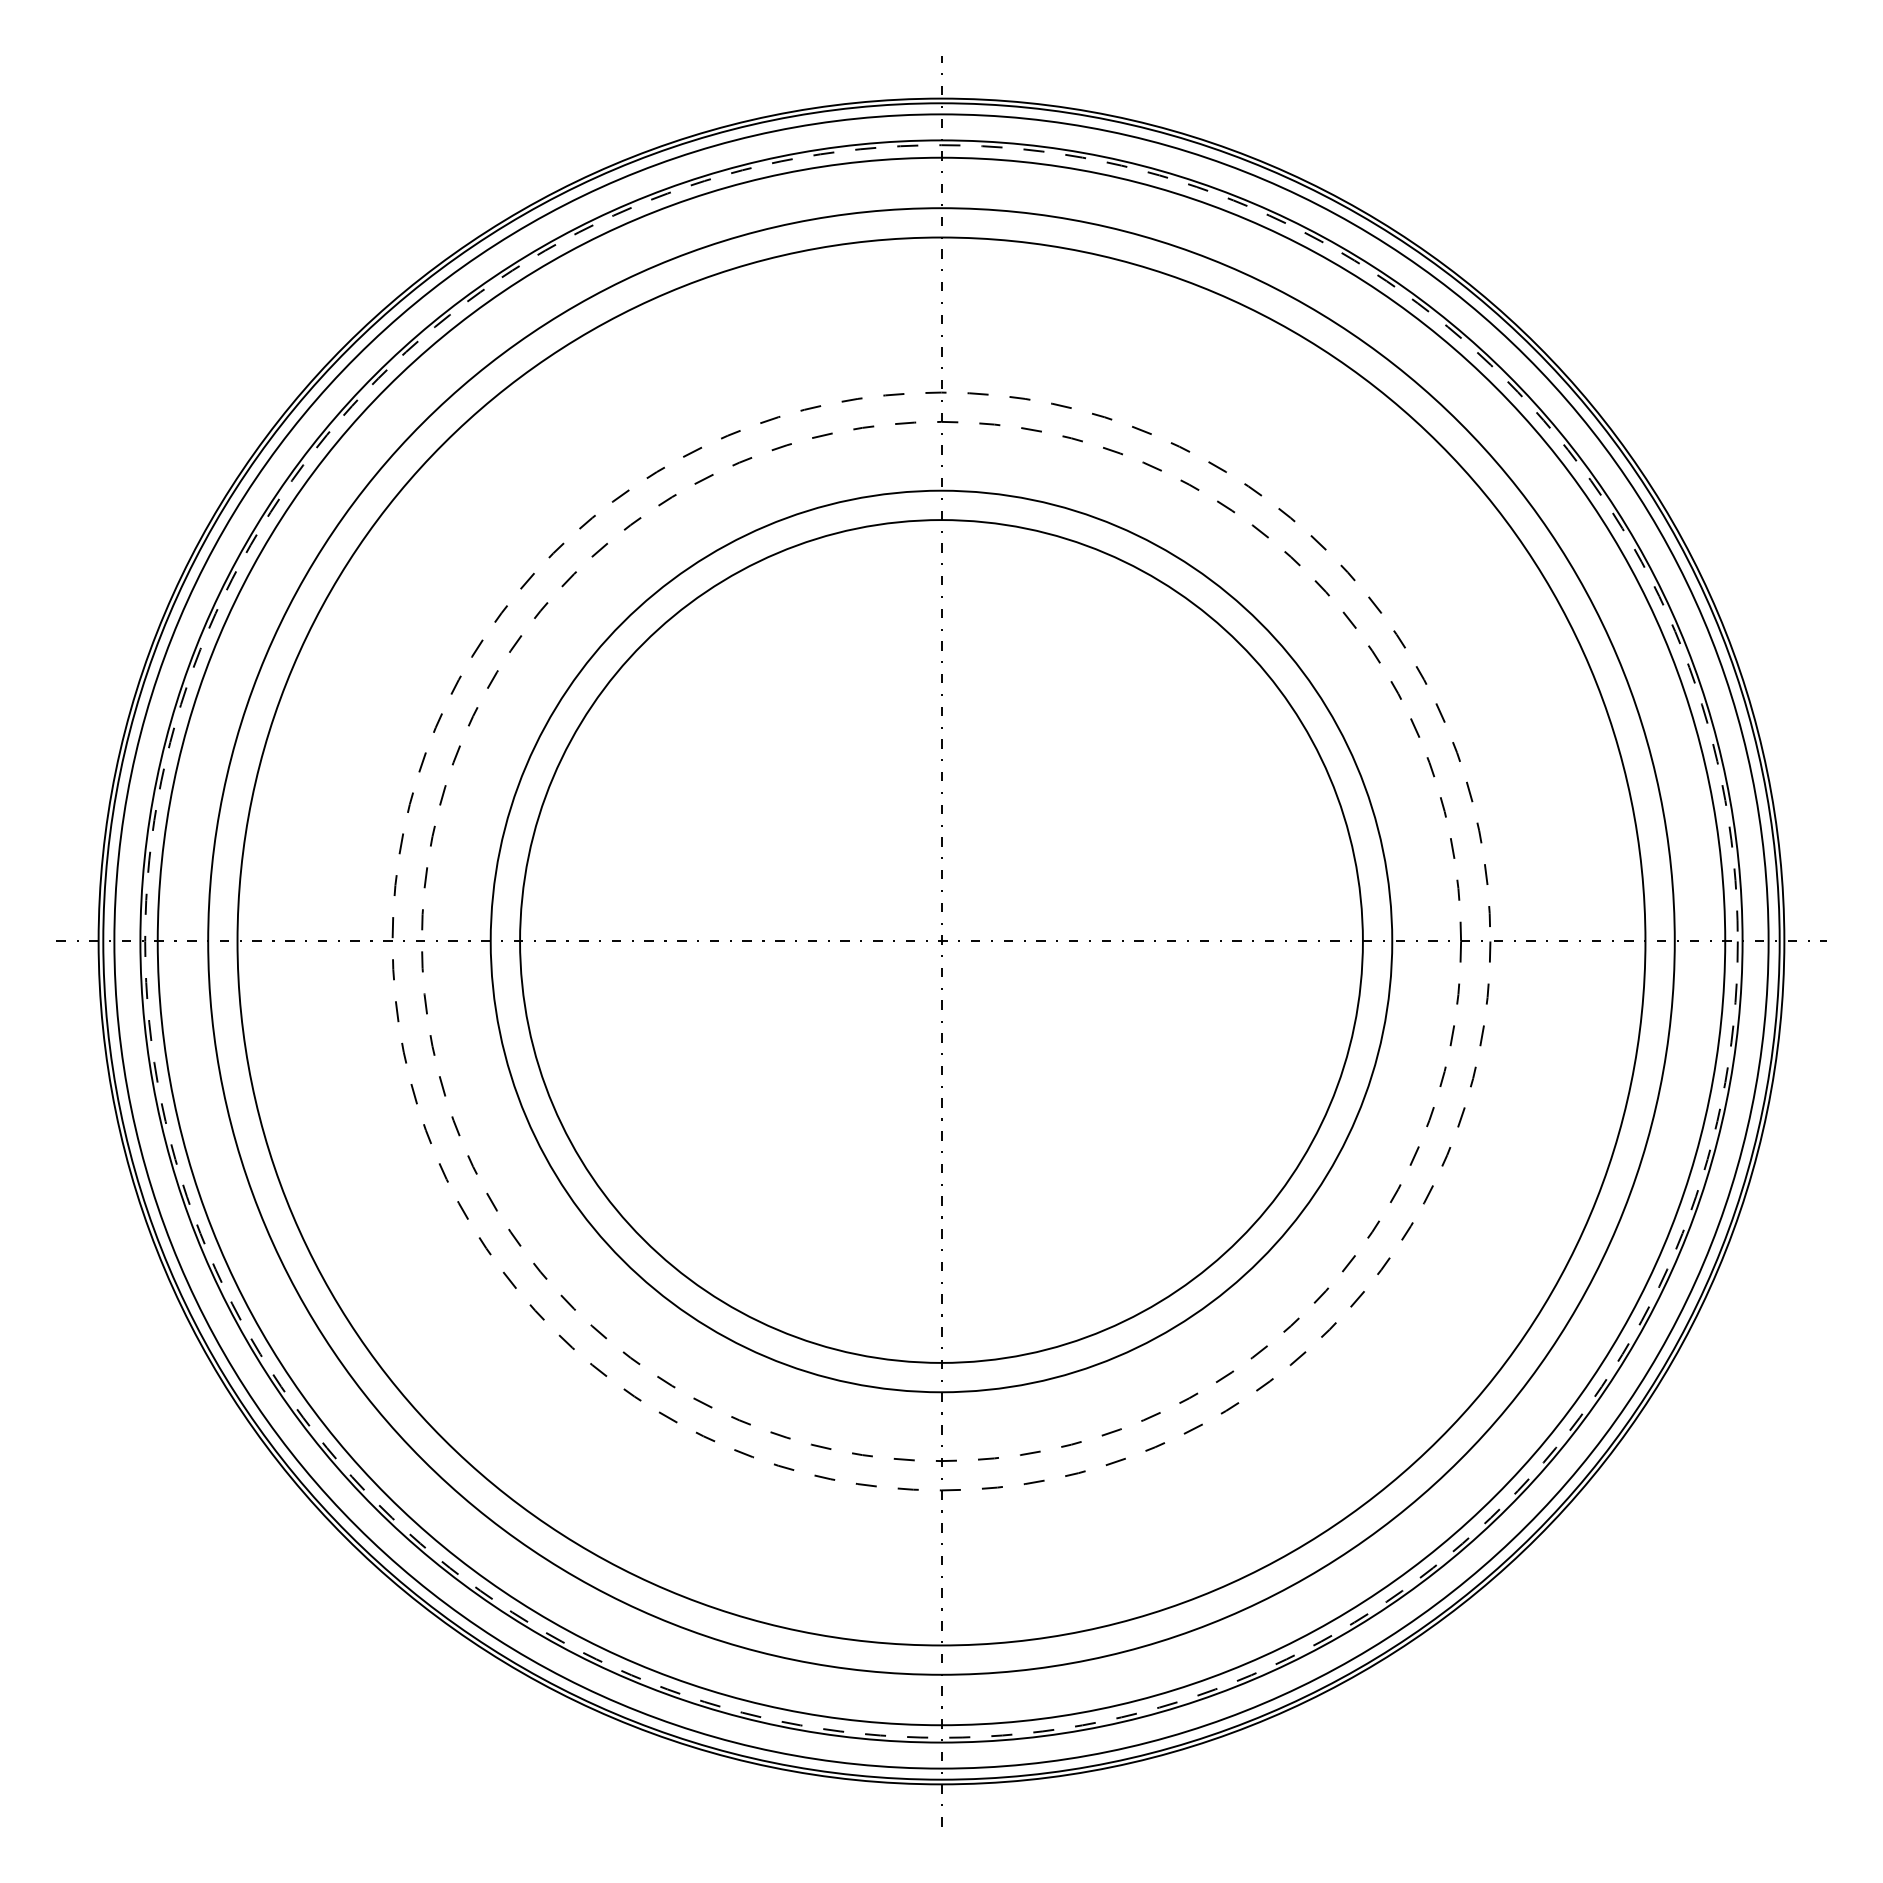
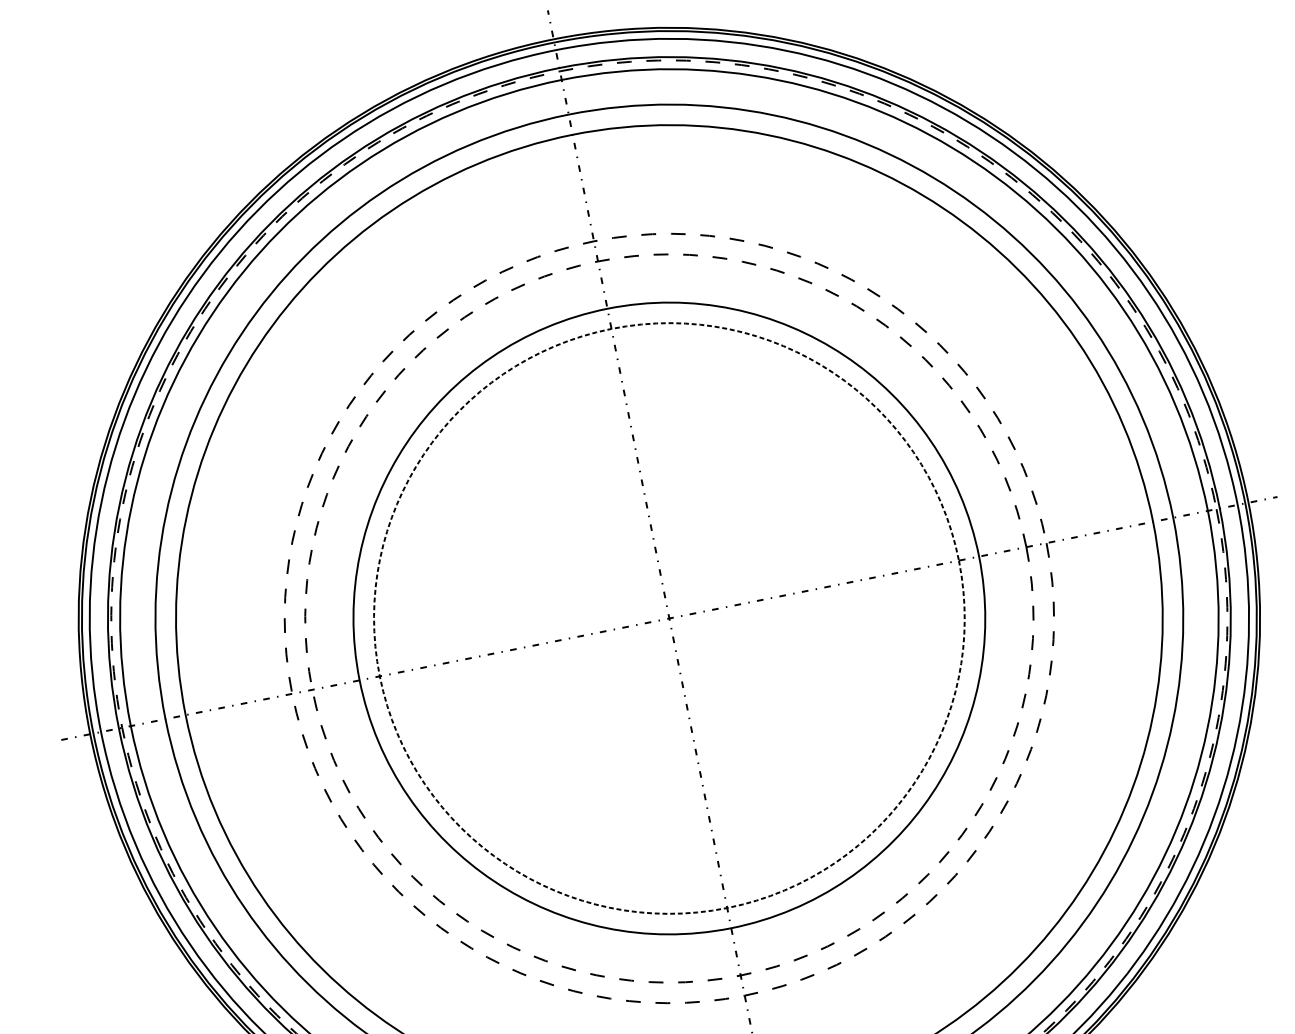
circle: (941, 941) -> (669, 618), solid -> dashed

